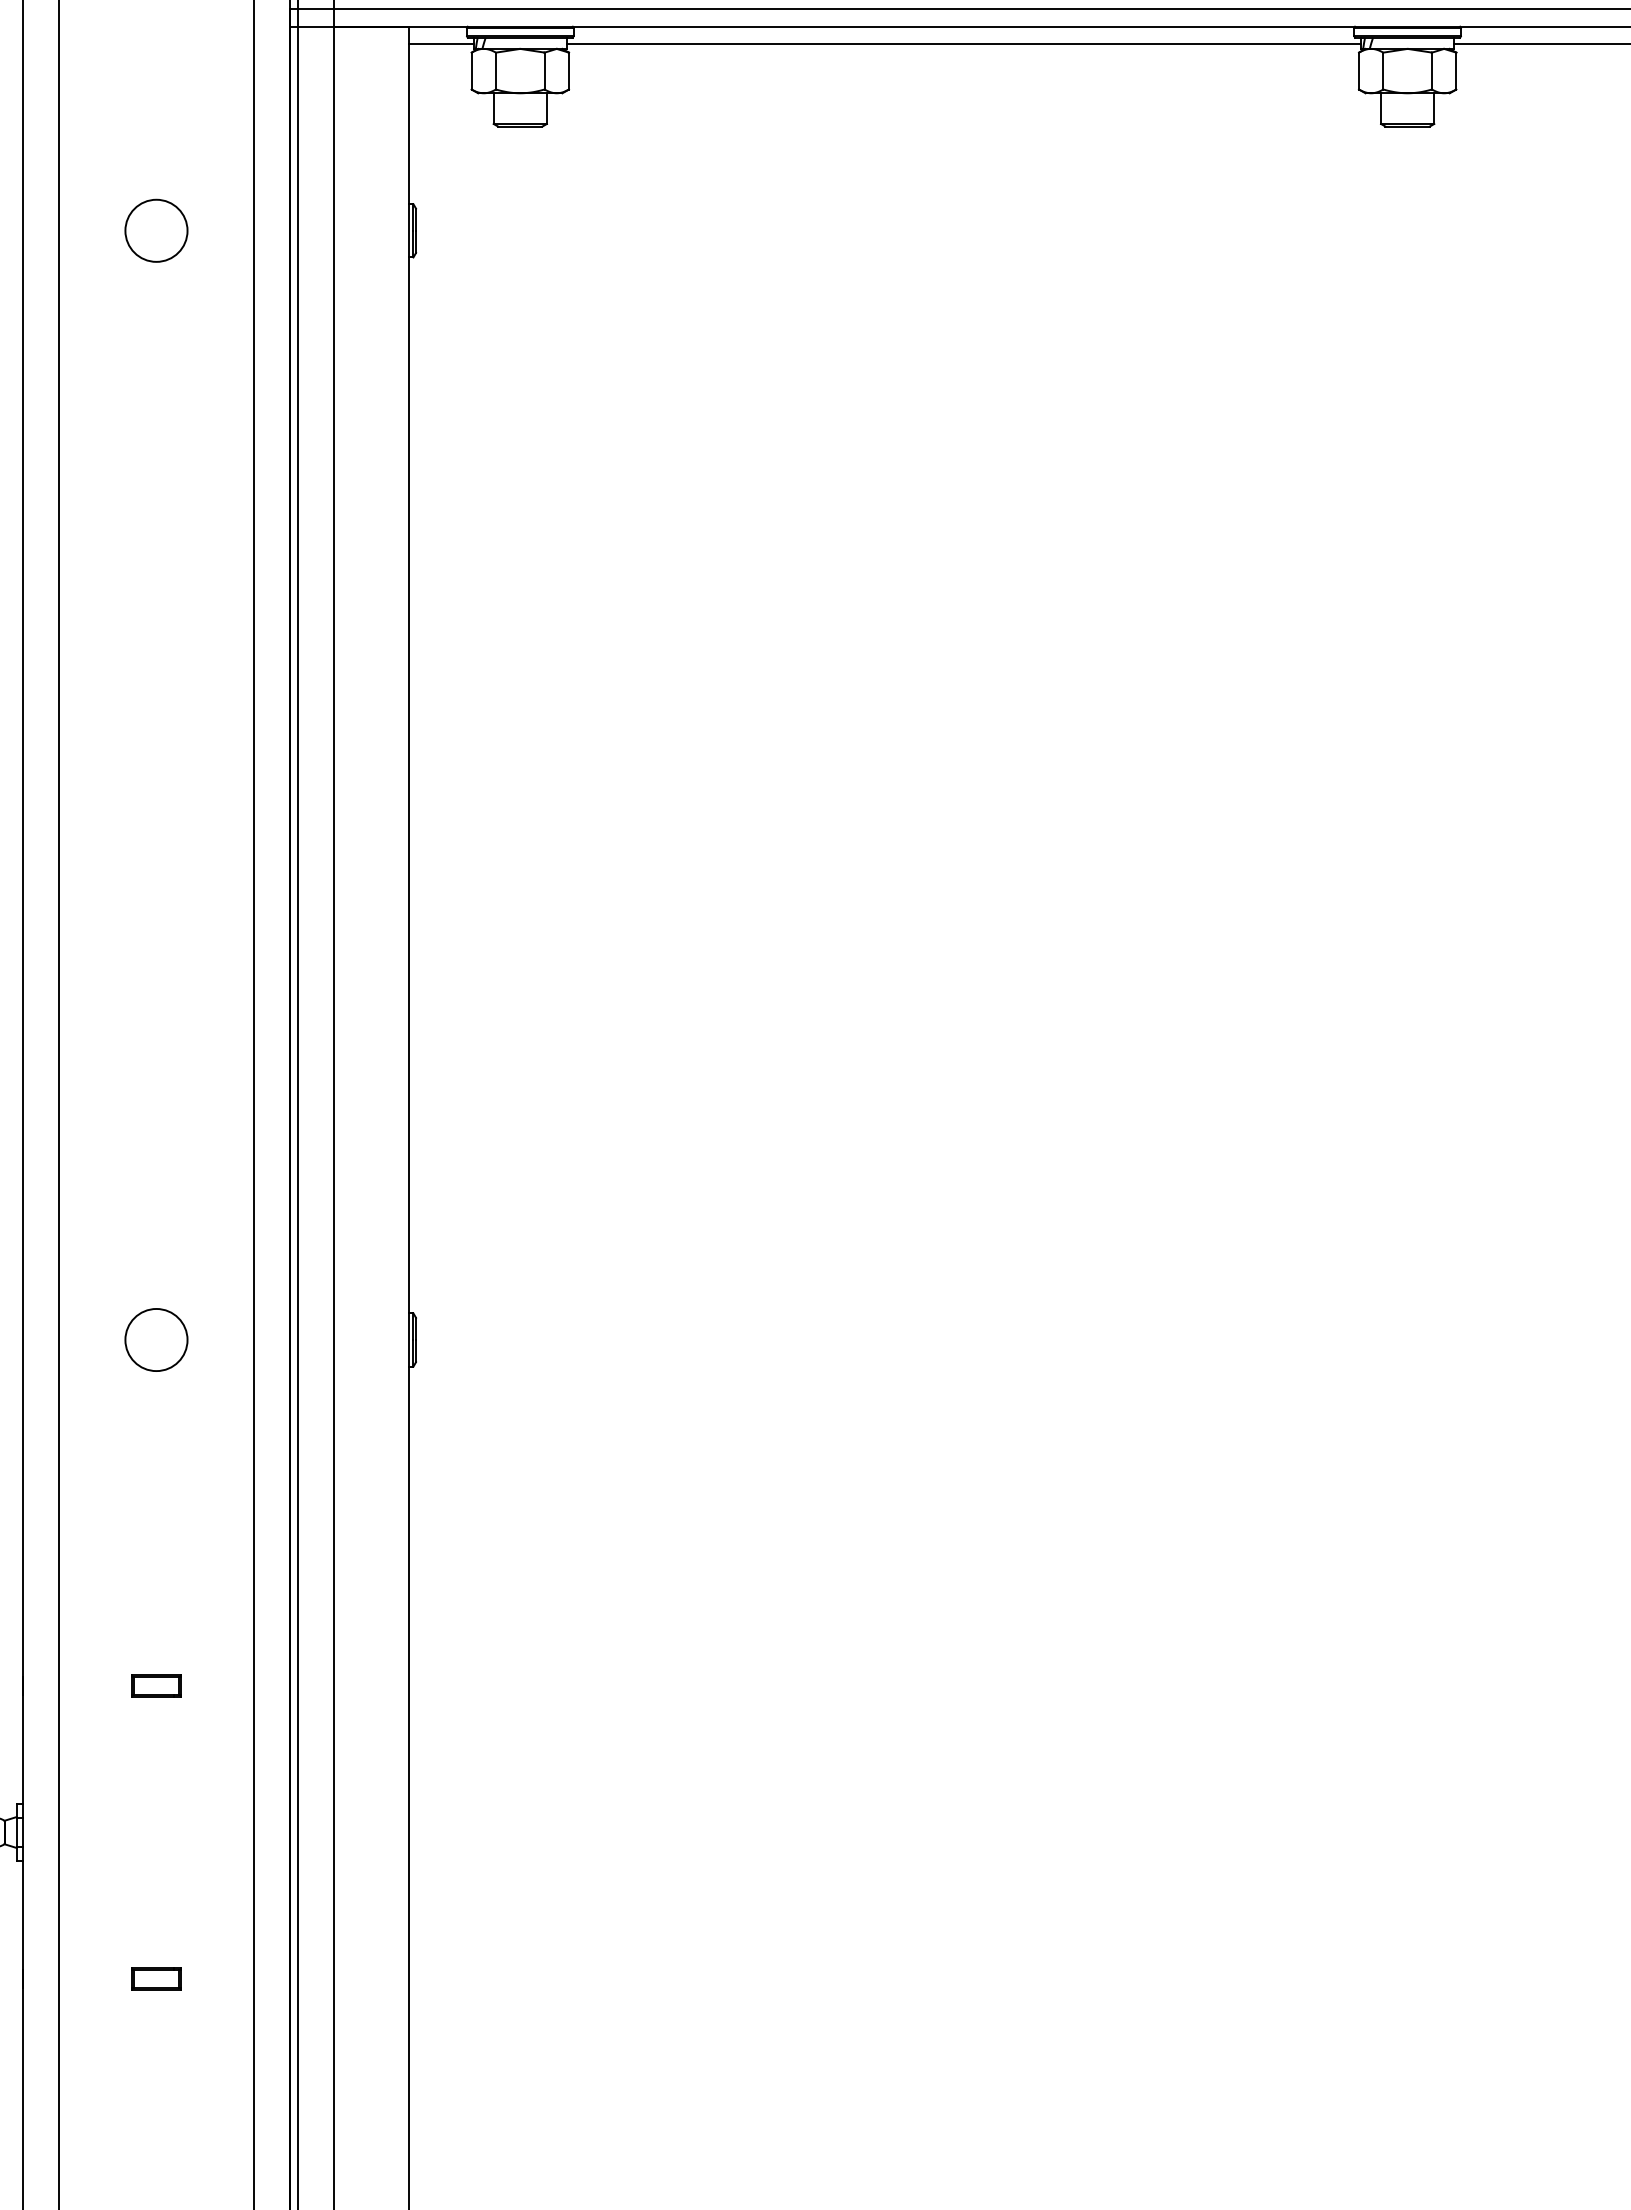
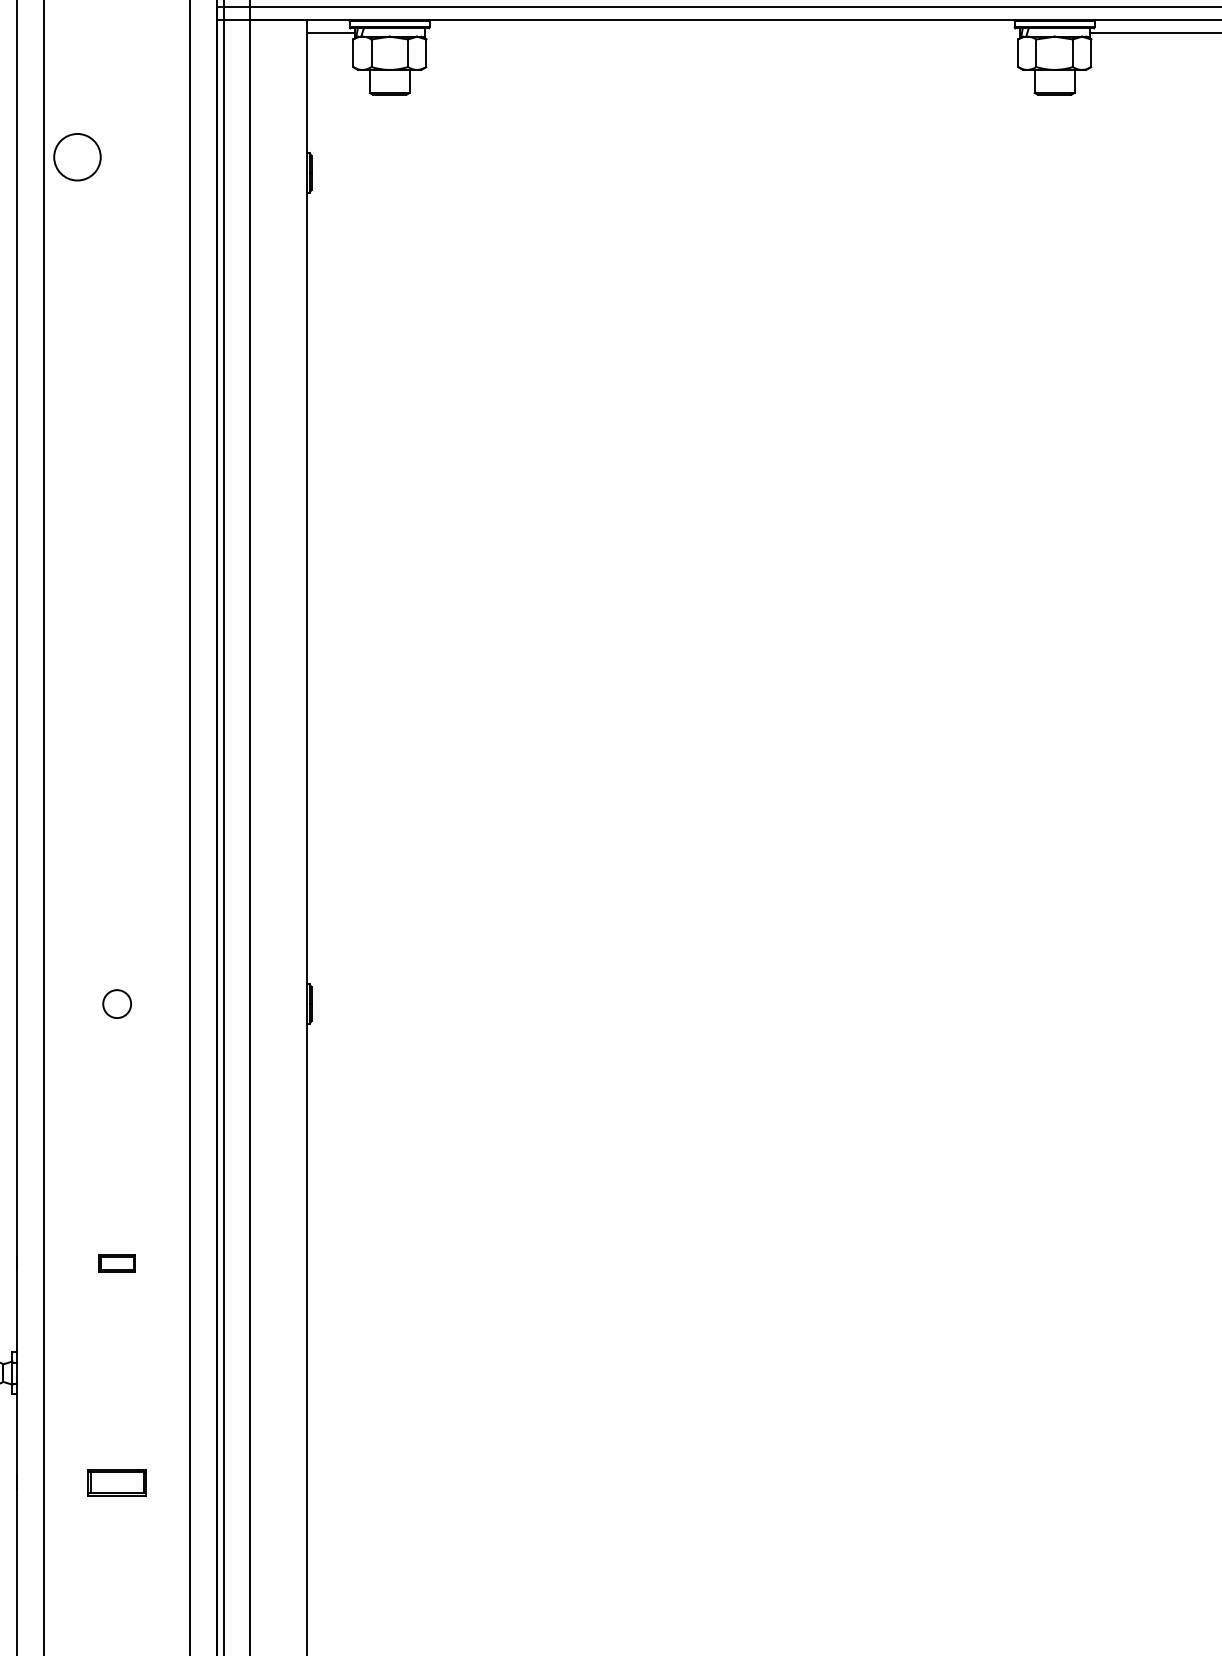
line: (963, 44) -> (721, 33), removed
circle: (156, 230) -> (77, 157), moved
circle: (156, 1339) -> (117, 1003), size x0.6
part: (156, 1978) -> (117, 1482), size x1.6

